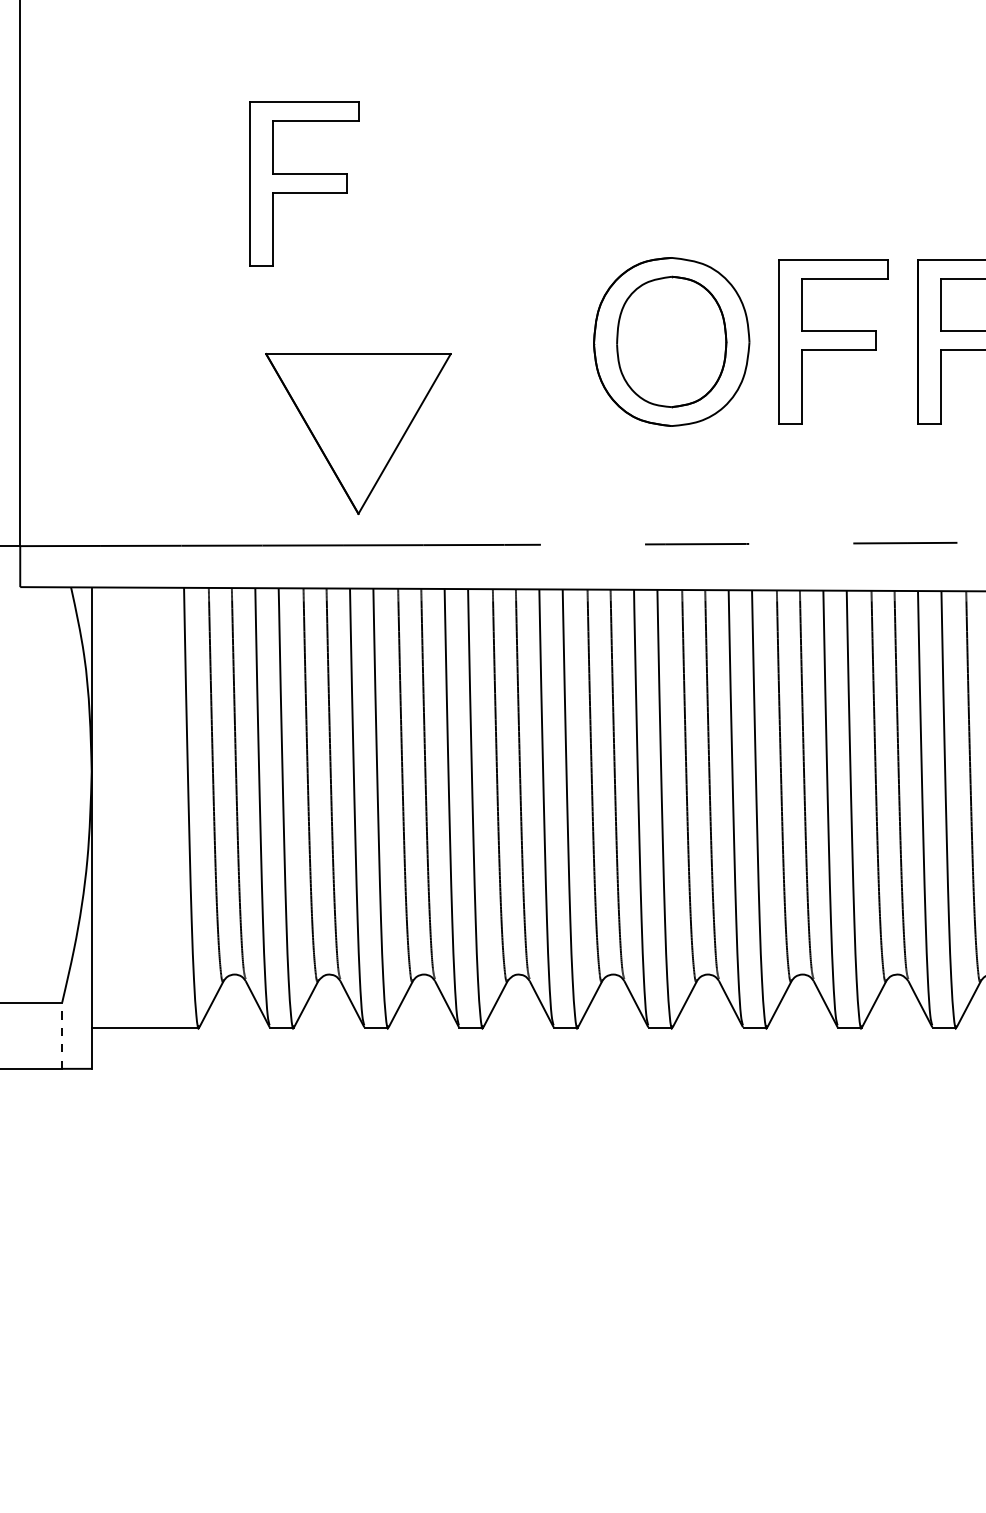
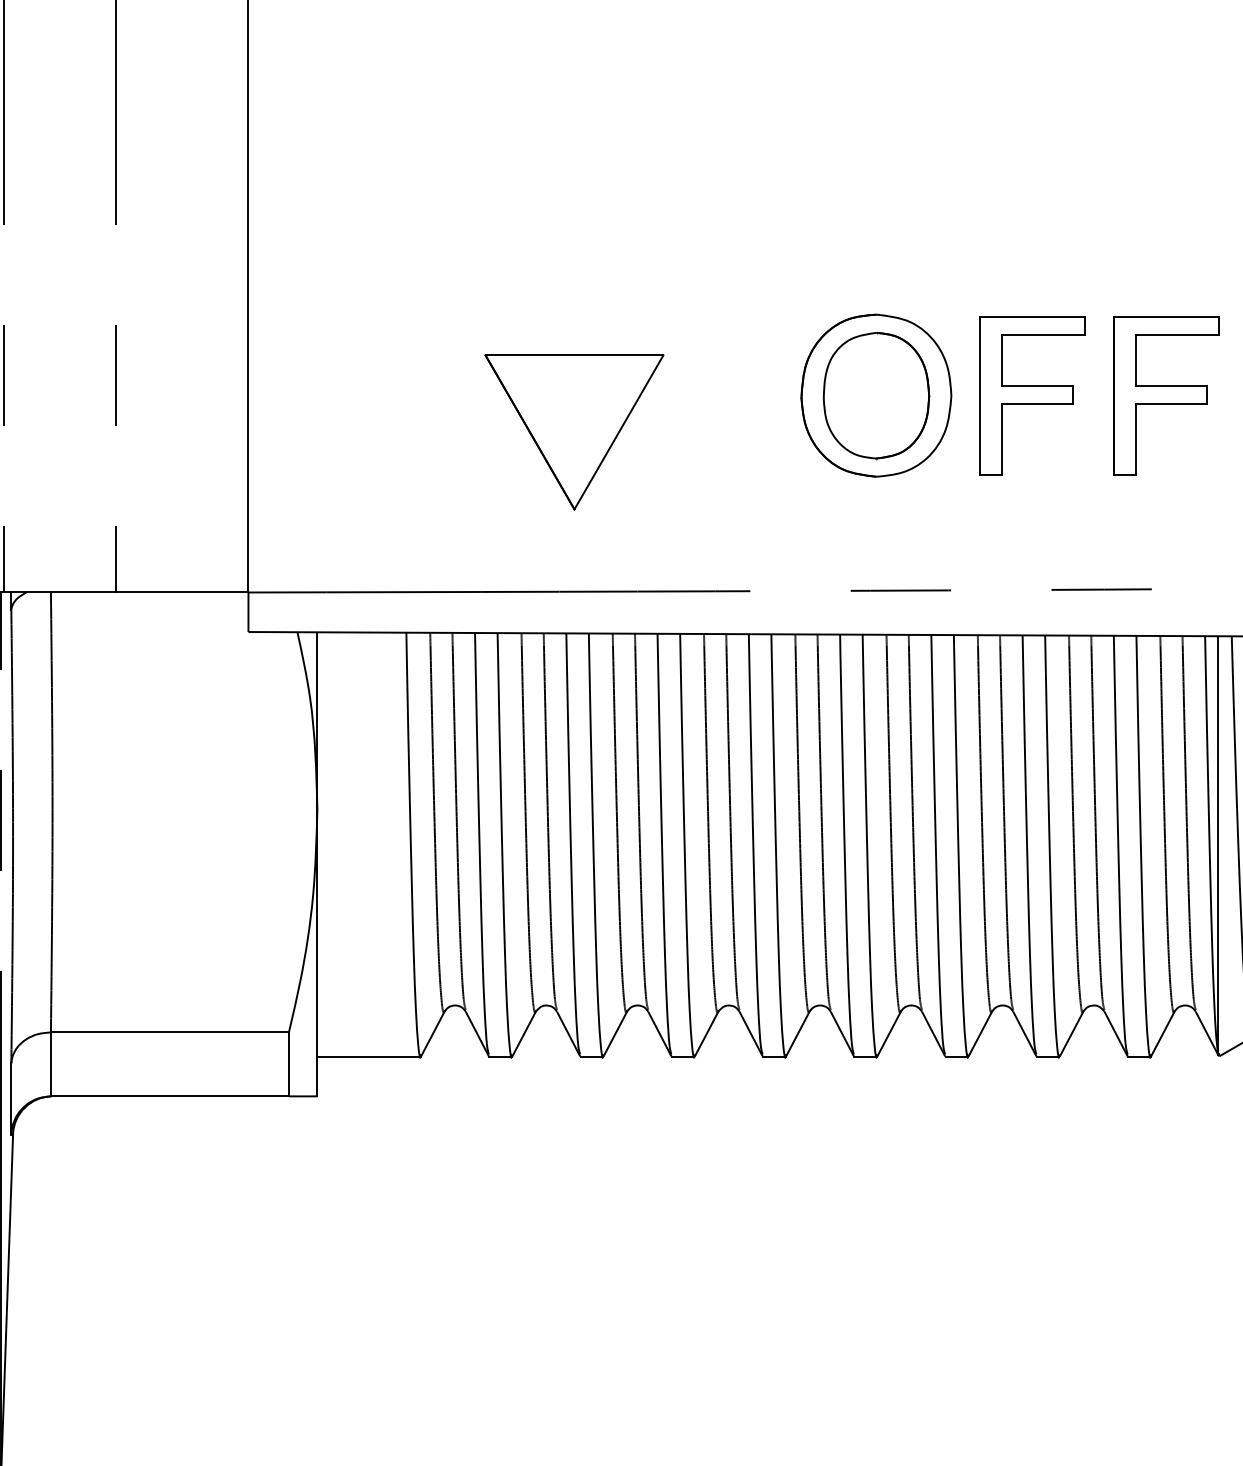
part: (304, 184) -> (522, 243), removed
part: (358, 434) -> (574, 432), moved
line: (61, 1035) -> (288, 1064), dashed -> solid

